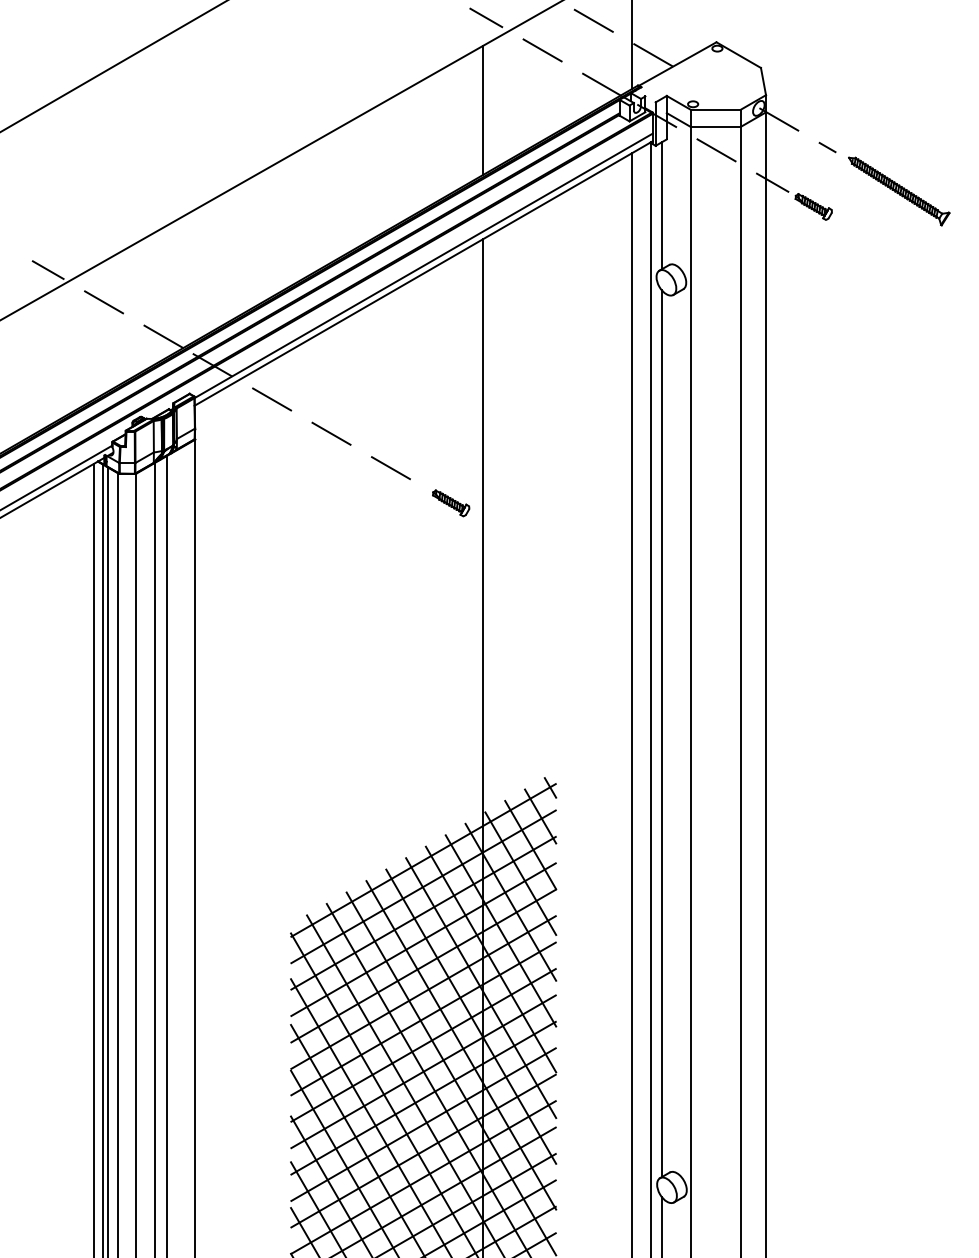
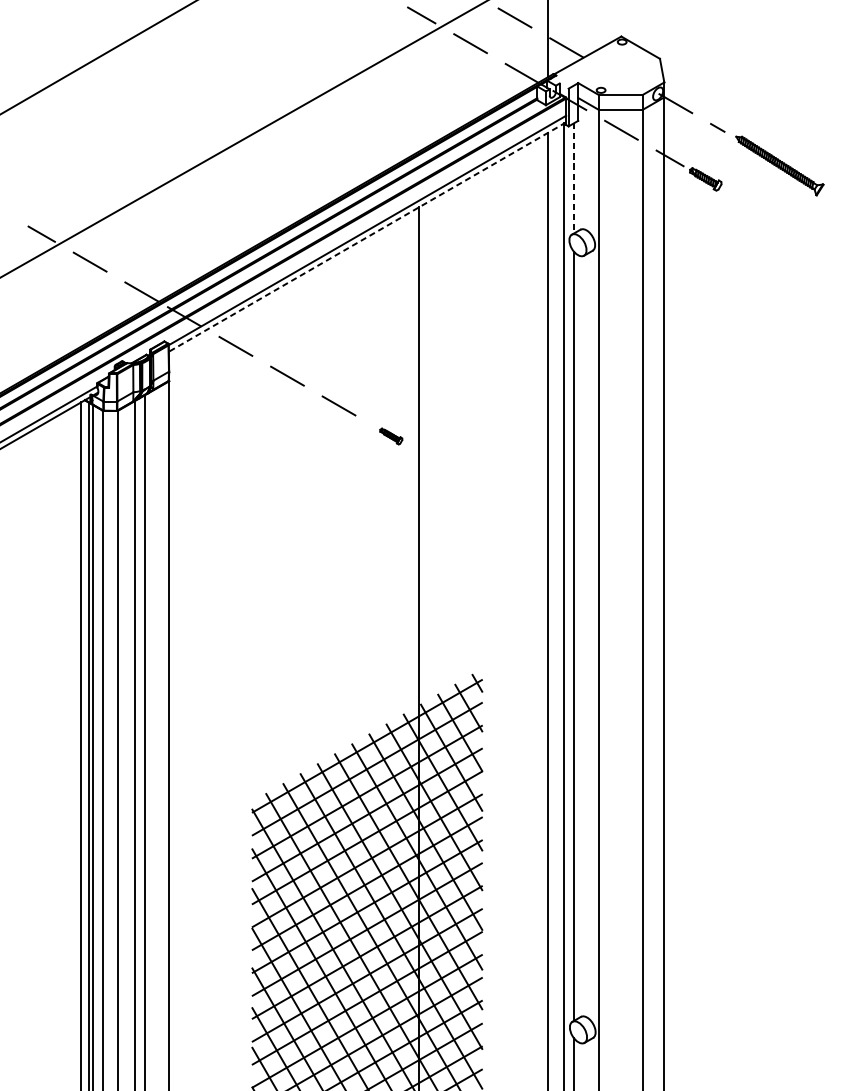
line: (482, 110) -> (418, 95), removed
line: (661, 206) -> (573, 179), solid -> dashed
line: (423, 273) -> (367, 237), solid -> dashed
part: (451, 503) -> (391, 436), size x0.7

